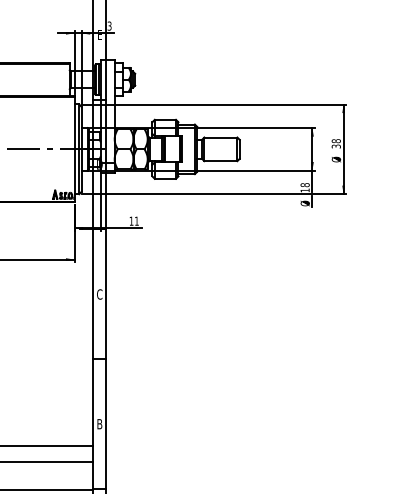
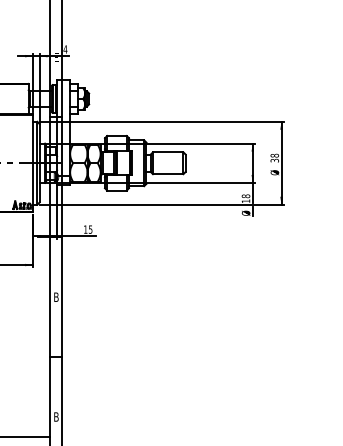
text: (109, 25) -> (65, 48), 3 -> 4
text: (136, 220) -> (90, 228), 11 -> 15
text: (99, 294) -> (56, 297), C -> B

